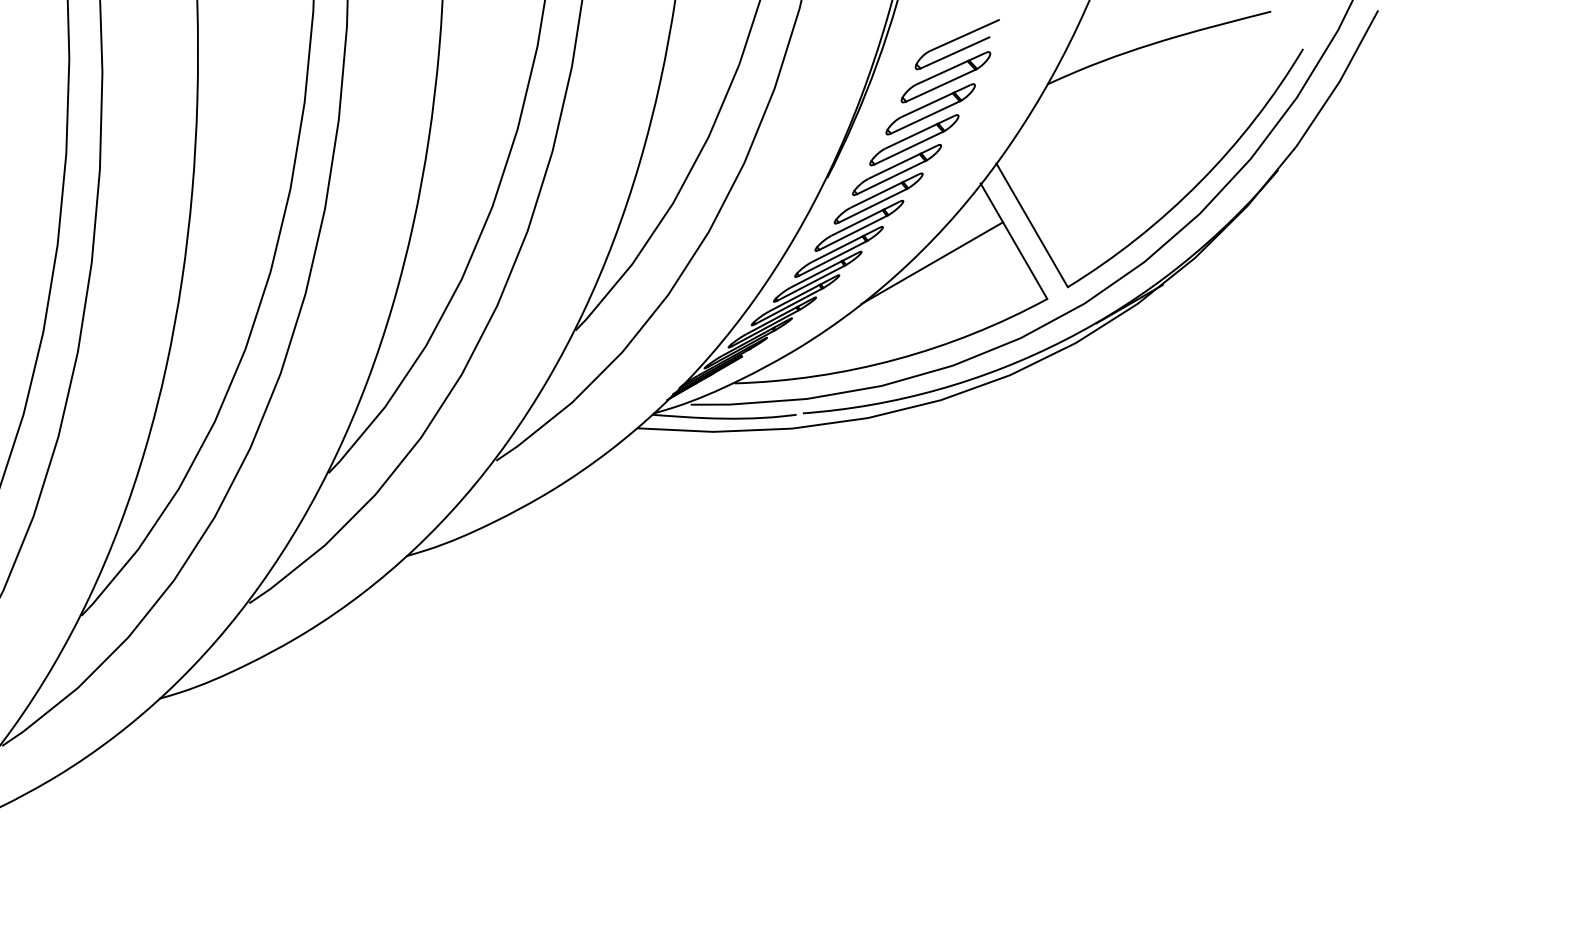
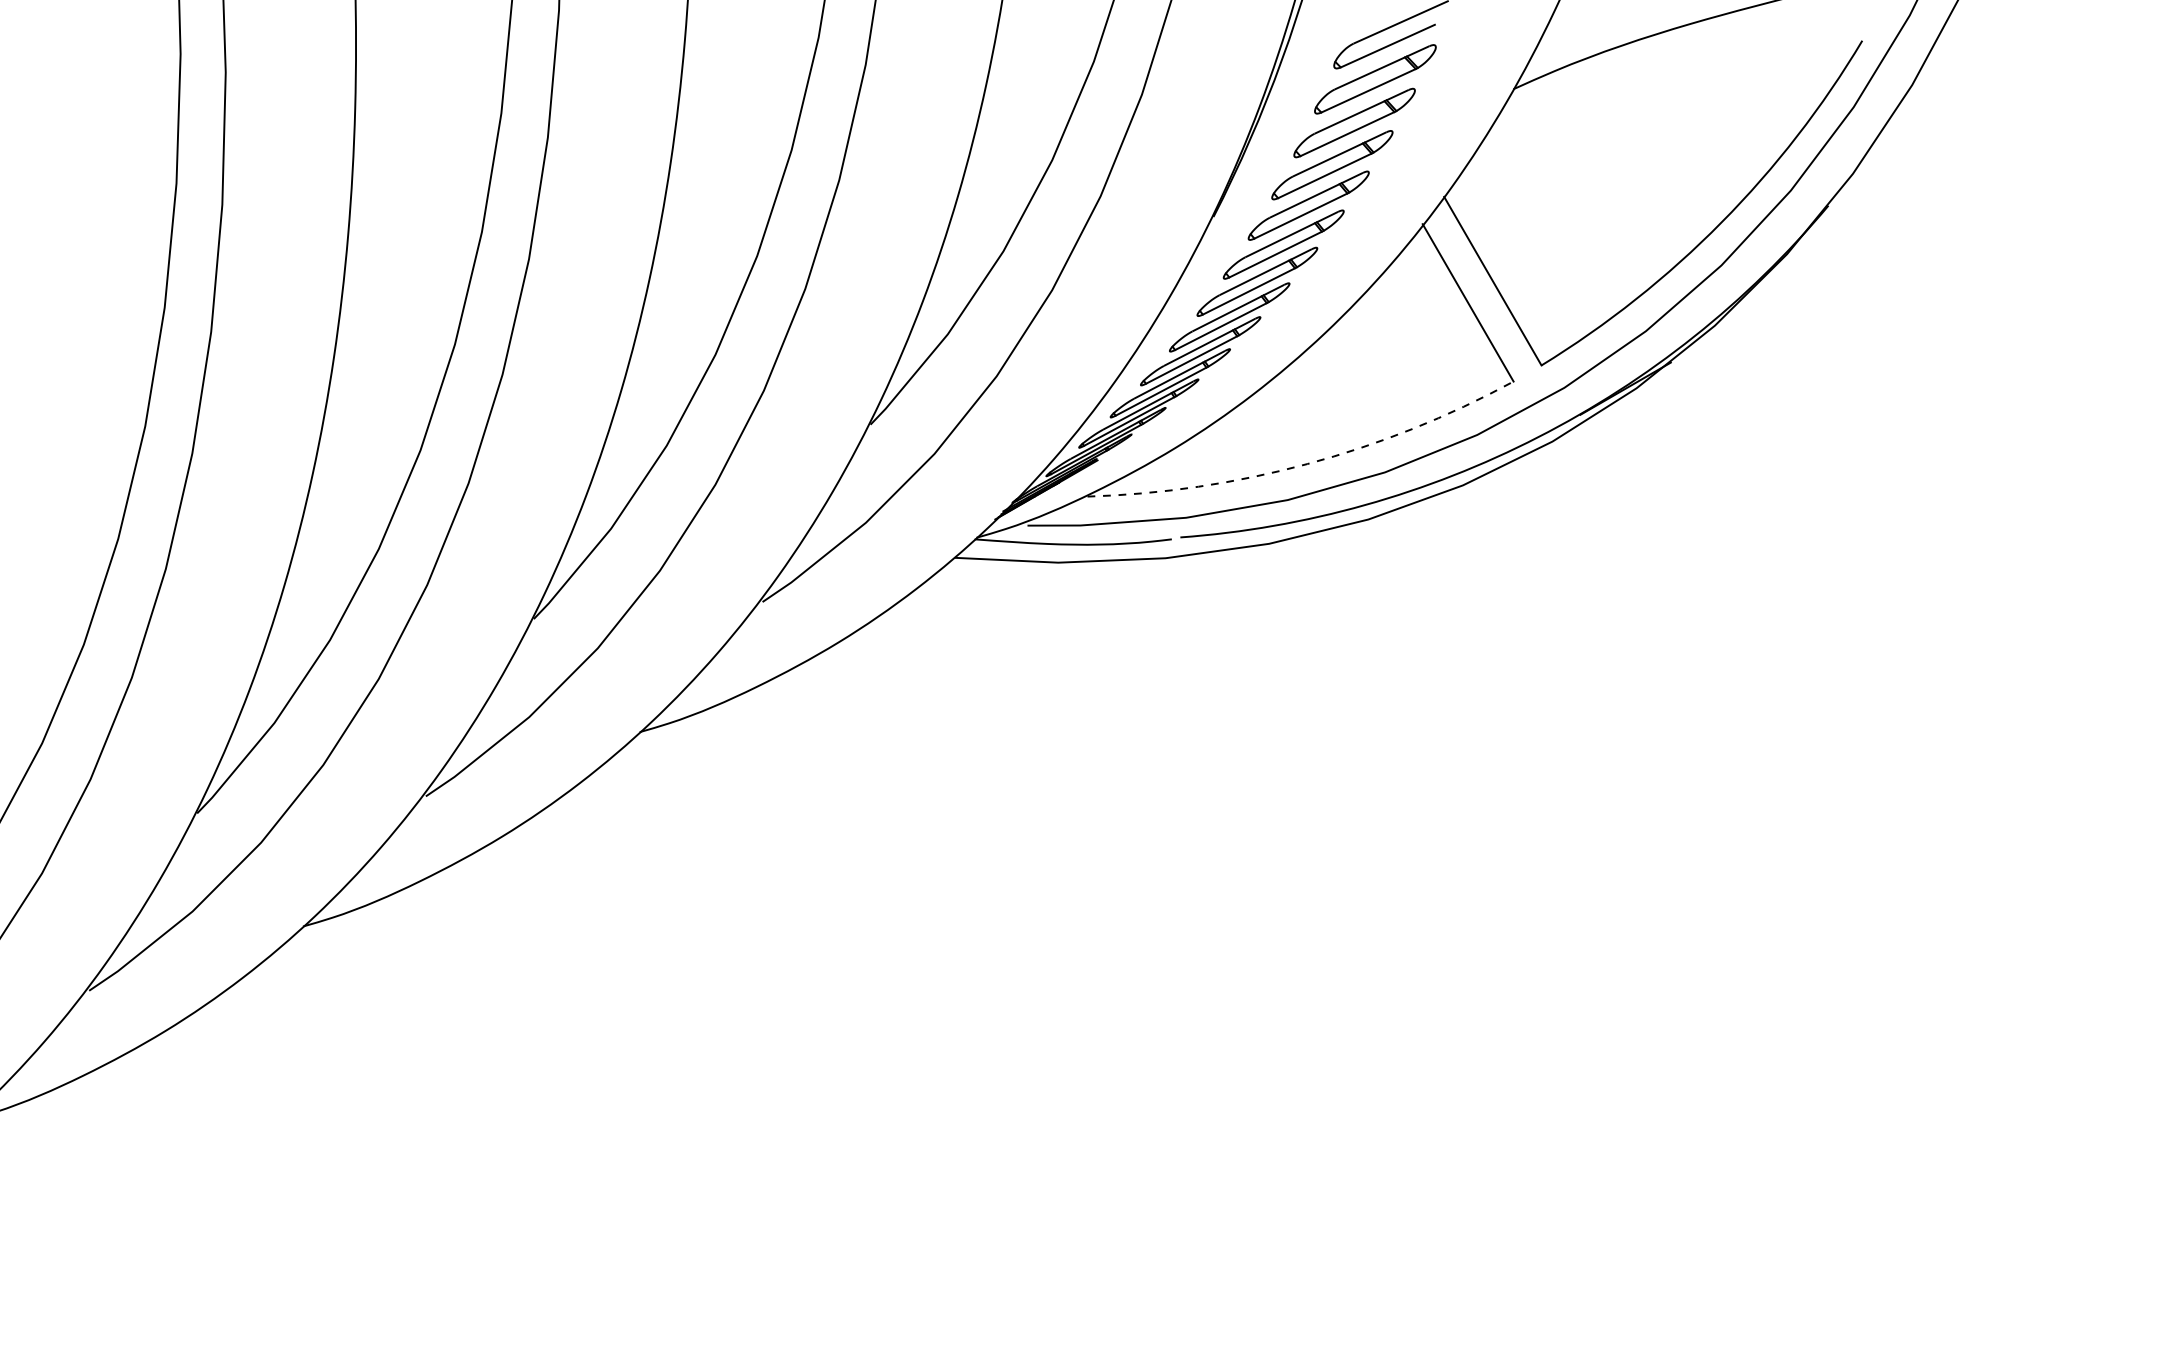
line: (932, 263) -> (1356, 332), removed
arc: (896, 359) -> (1307, 464), solid -> dashed

